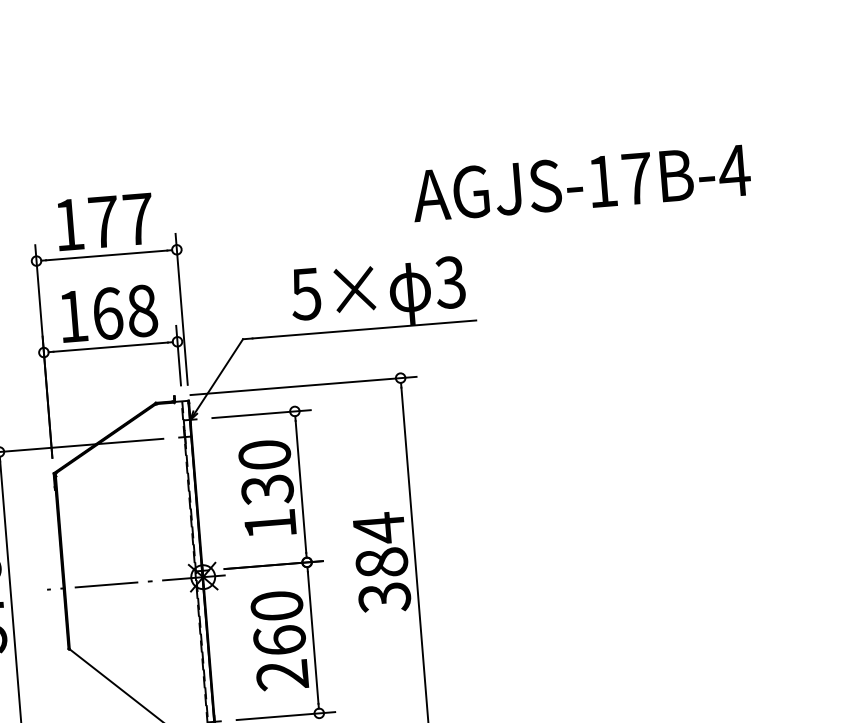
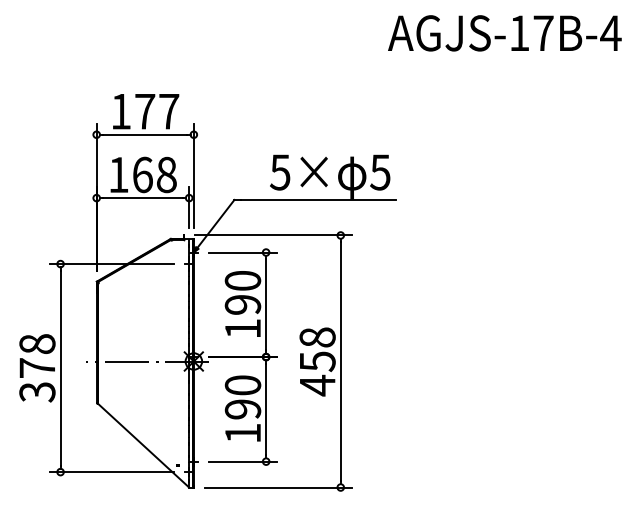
text: (580, 183) -> (504, 33), moved
text: (450, 282) -> (380, 172), 3 -> 5
text: (268, 490) -> (243, 305), 130 -> 190
text: (381, 562) -> (317, 361), 384 -> 458
text: (280, 658) -> (242, 421), 260 -> 190

